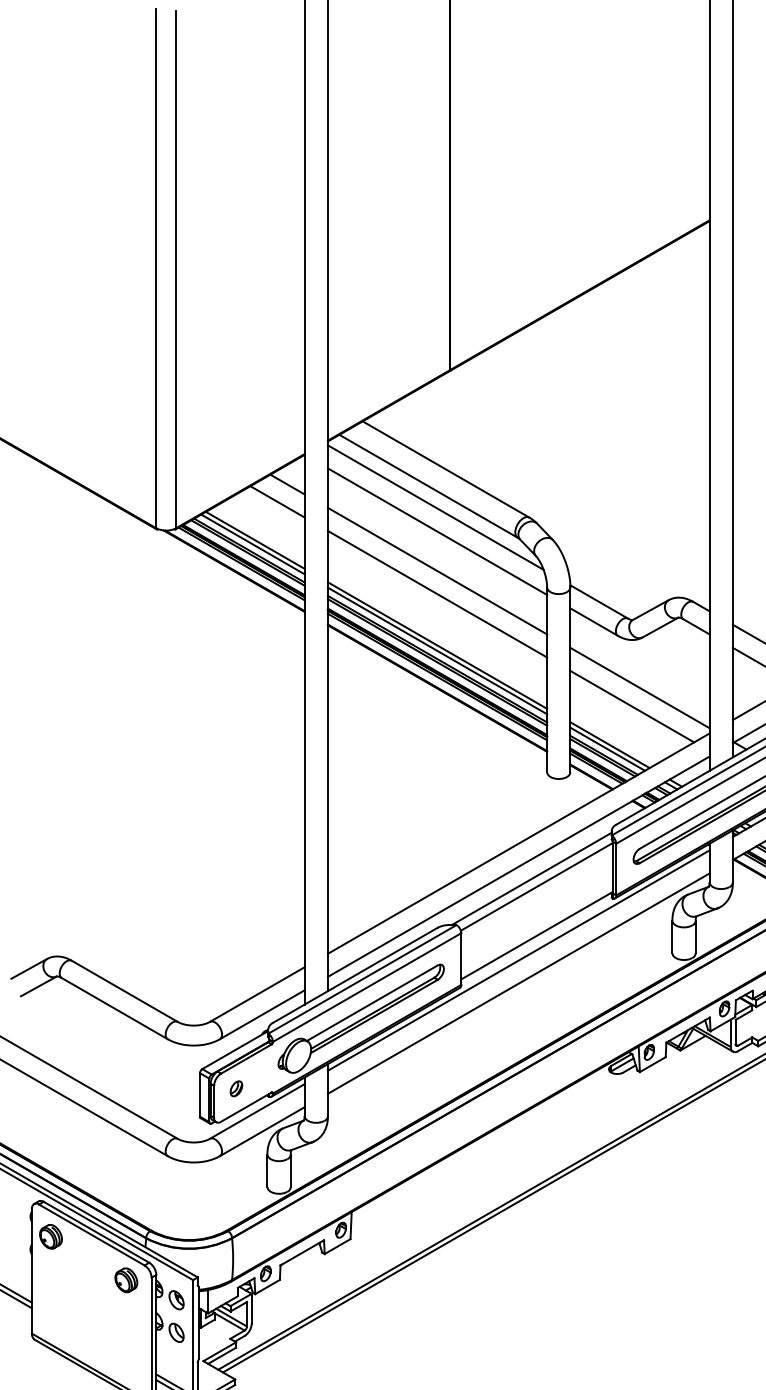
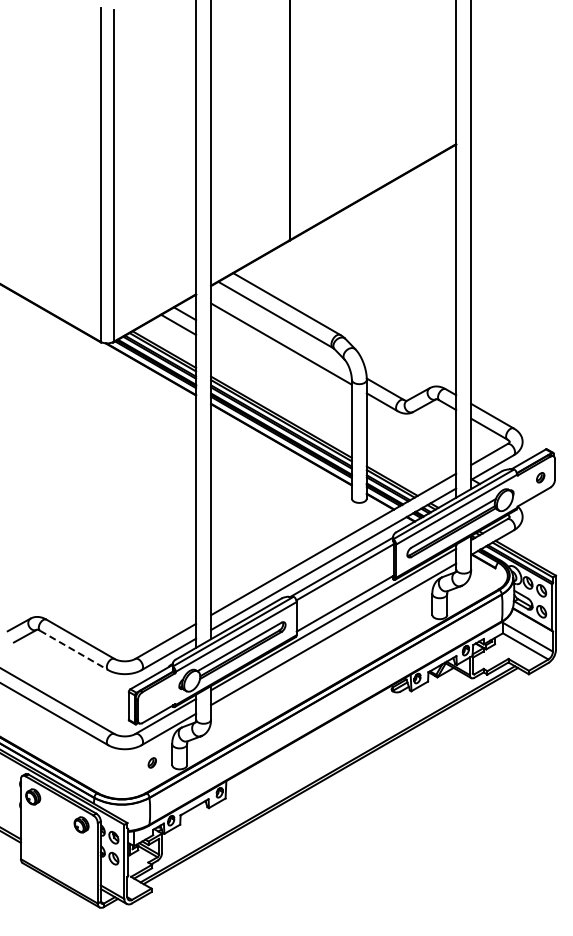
line: (436, 507) -> (280, 328), removed
line: (437, 571) -> (281, 369), removed
line: (437, 593) -> (281, 383), removed
line: (639, 688) -> (411, 444), removed
line: (632, 706) -> (406, 456), removed
line: (115, 1008) -> (74, 650), solid -> dashed
part: (235, 1088) -> (151, 762), moved

